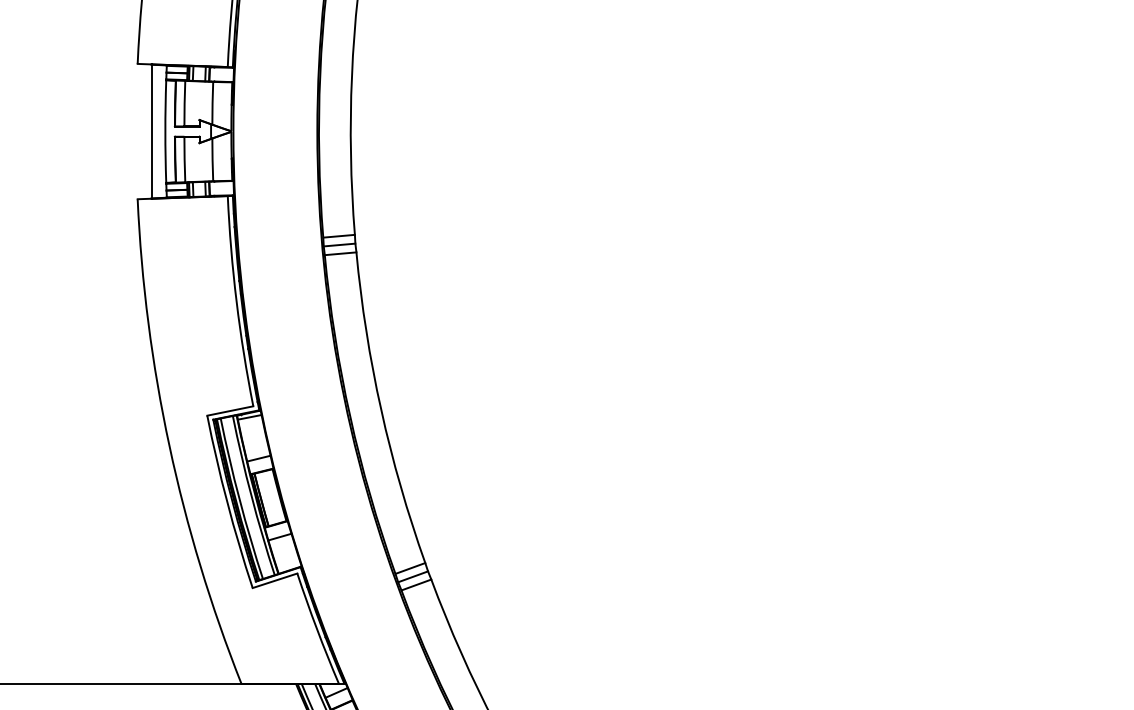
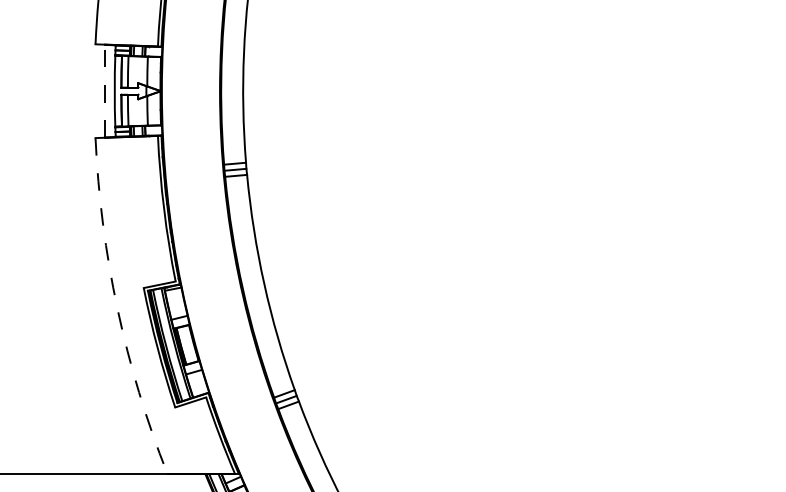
line: (152, 132) -> (105, 91), solid -> dashed
arc: (169, 445) -> (117, 308), solid -> dashed

